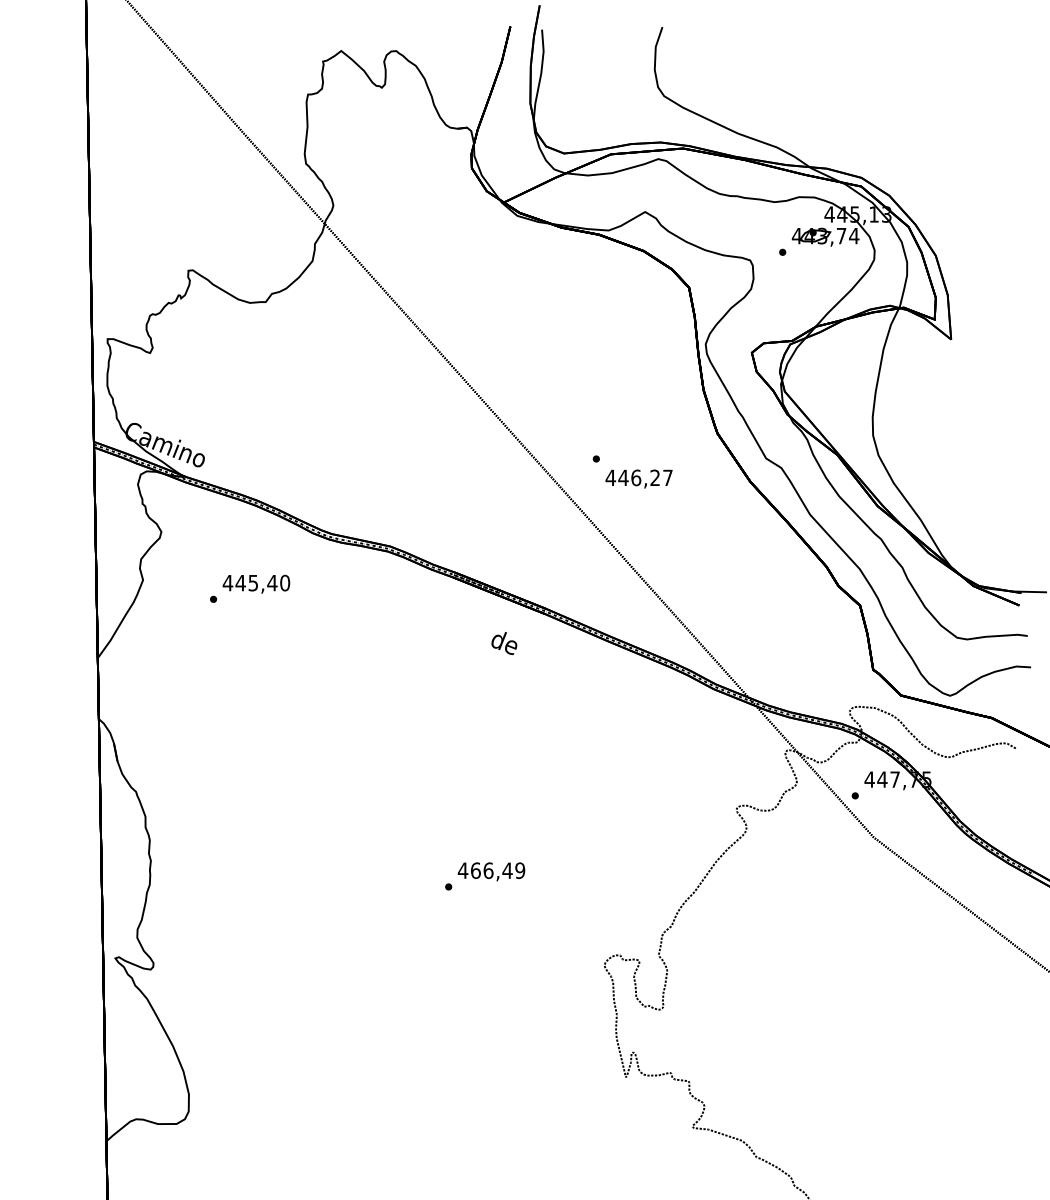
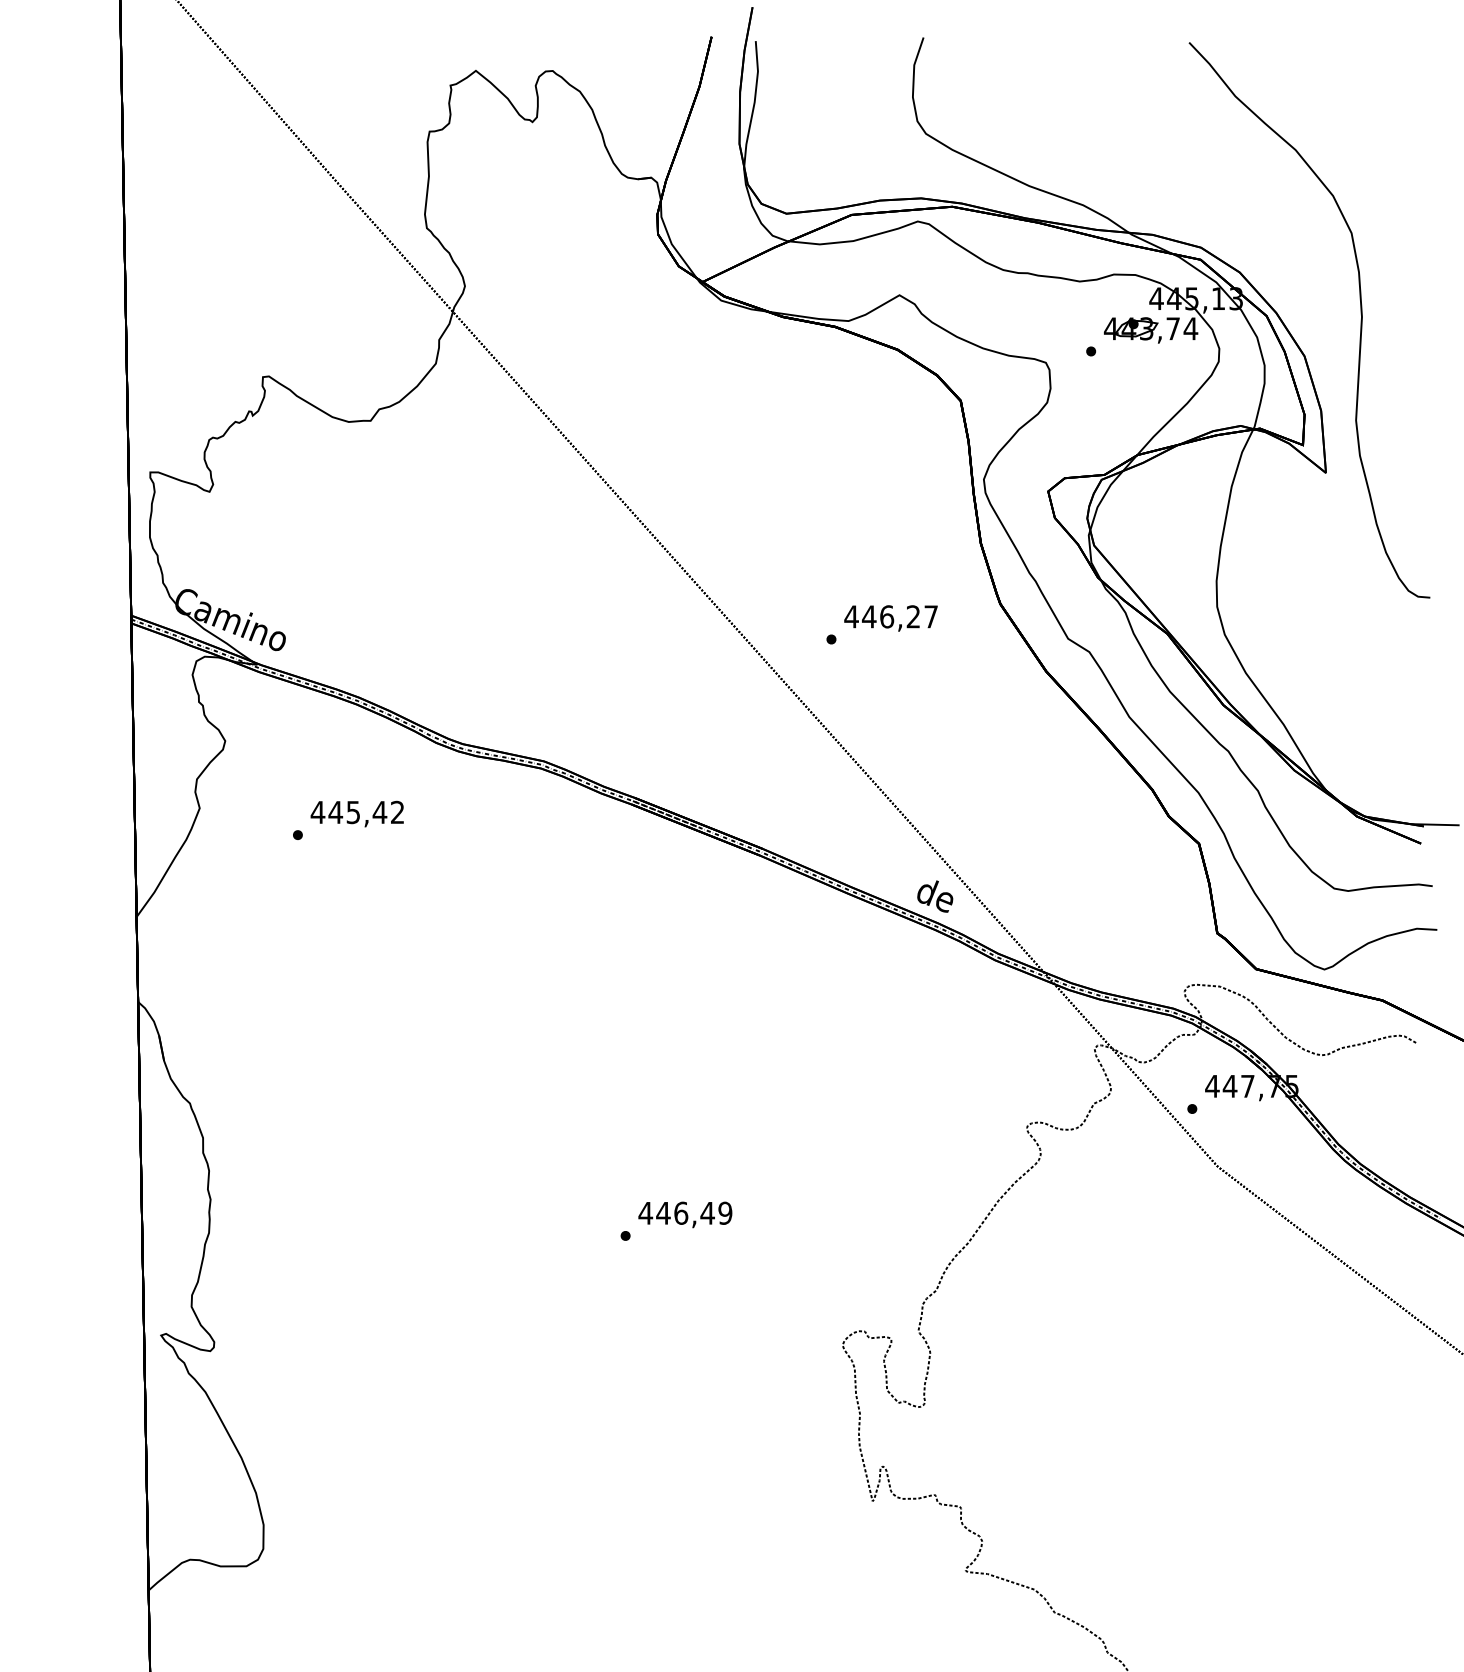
curve: (975, 230) -> (1360, 320), added
text: (638, 479) -> (890, 618), moved
text: (284, 583) -> (397, 812), 445,40 -> 445,42
text: (504, 643) -> (935, 896), moved
text: (475, 870) -> (663, 1212), 466,49 -> 446,49

